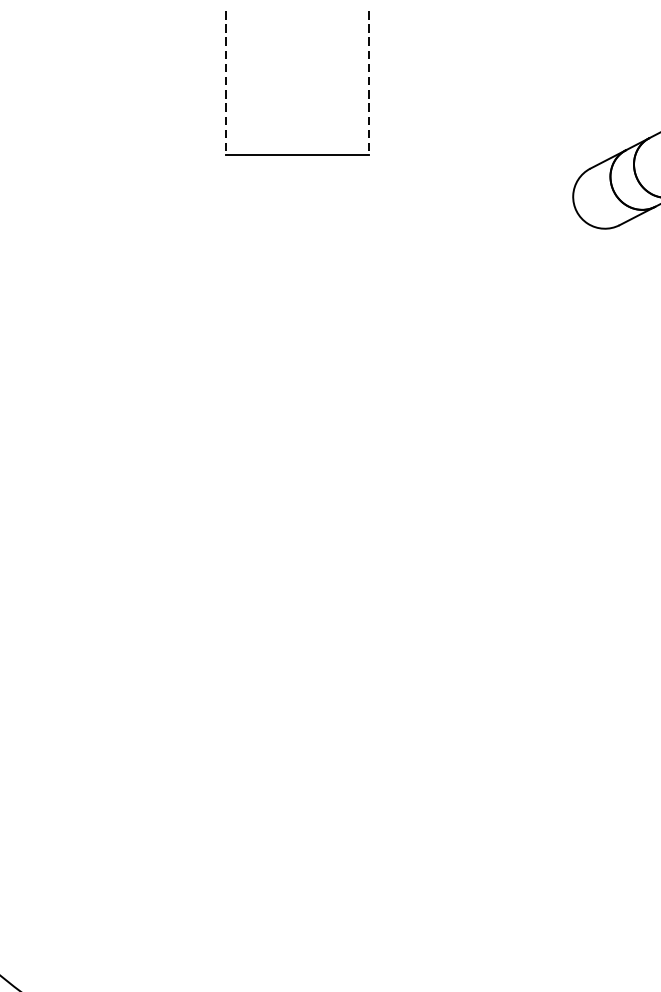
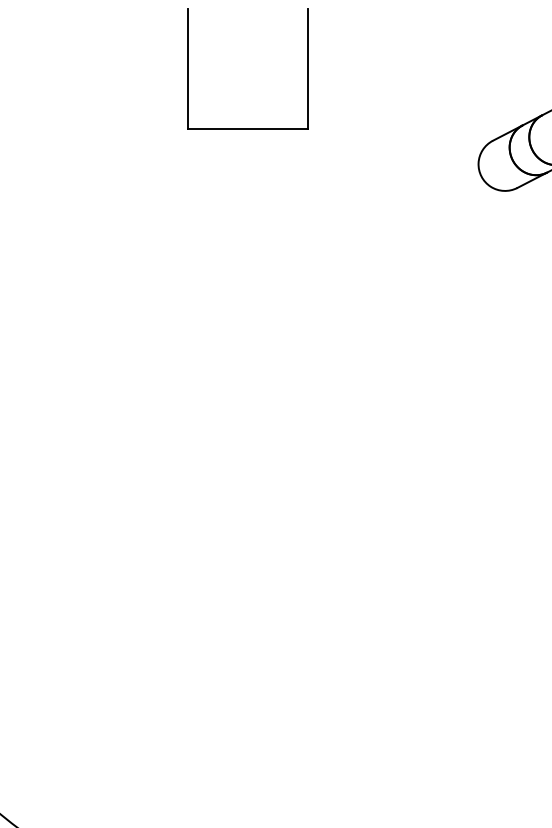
line: (225, 83) -> (188, 69), dashed -> solid
line: (369, 83) -> (308, 69), dashed -> solid

